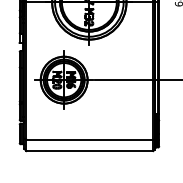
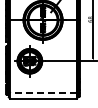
line: (88, 139) -> (42, 92), solid -> dashed

